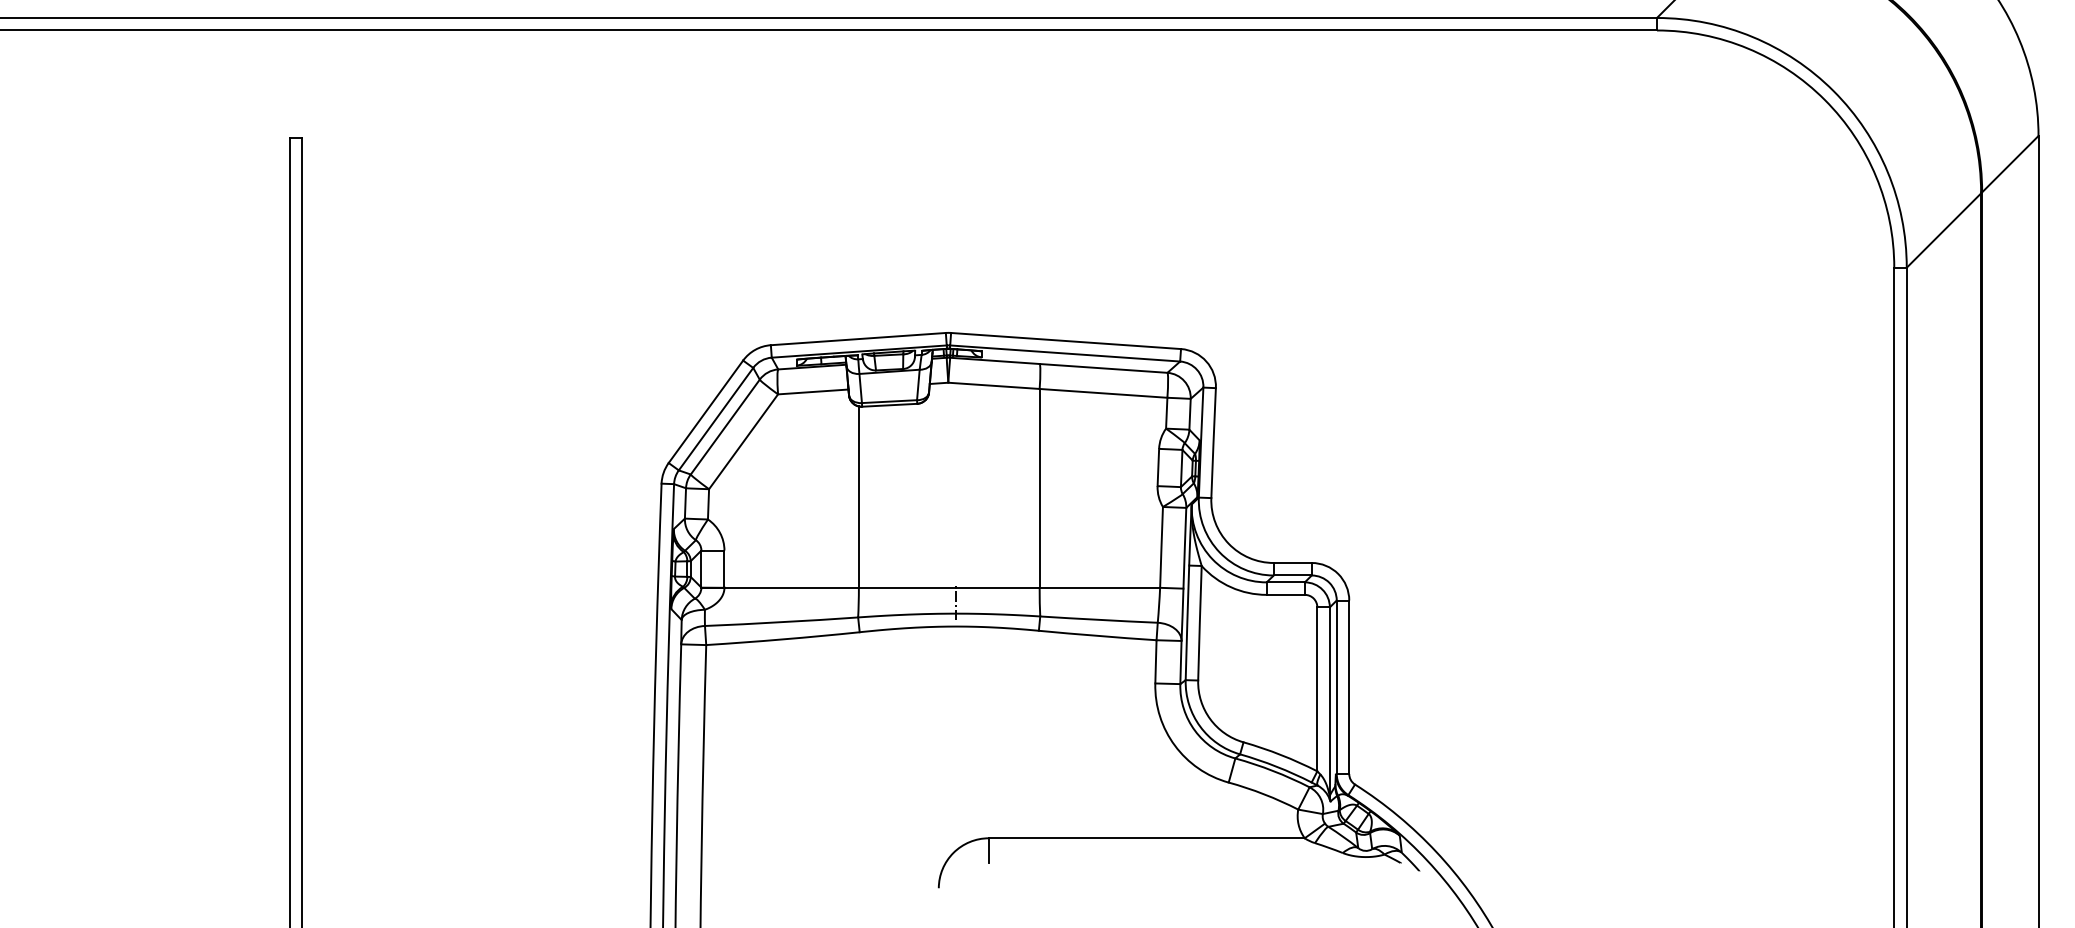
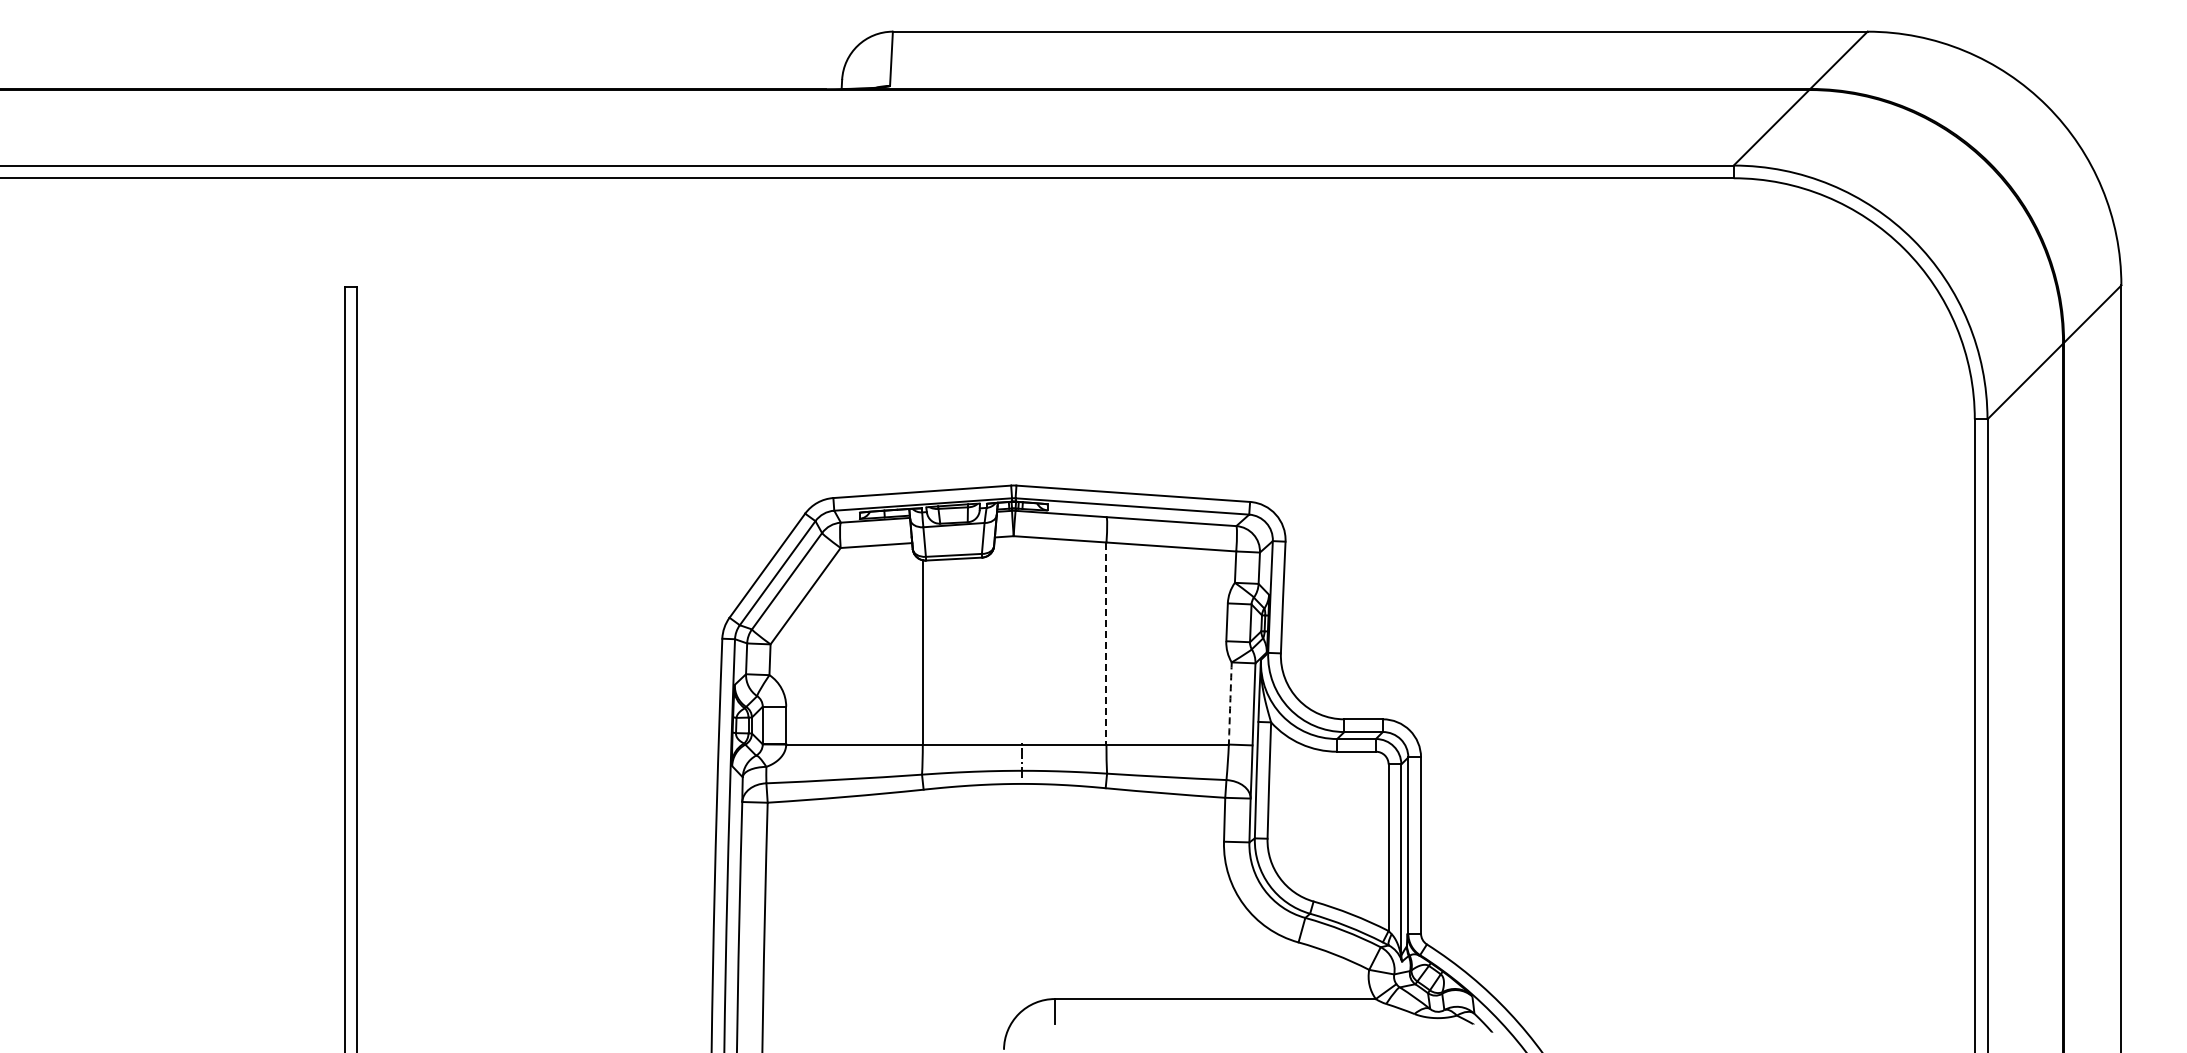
line: (1039, 489) -> (1106, 644), solid -> dashed
arc: (1161, 547) -> (1230, 703), solid -> dashed

